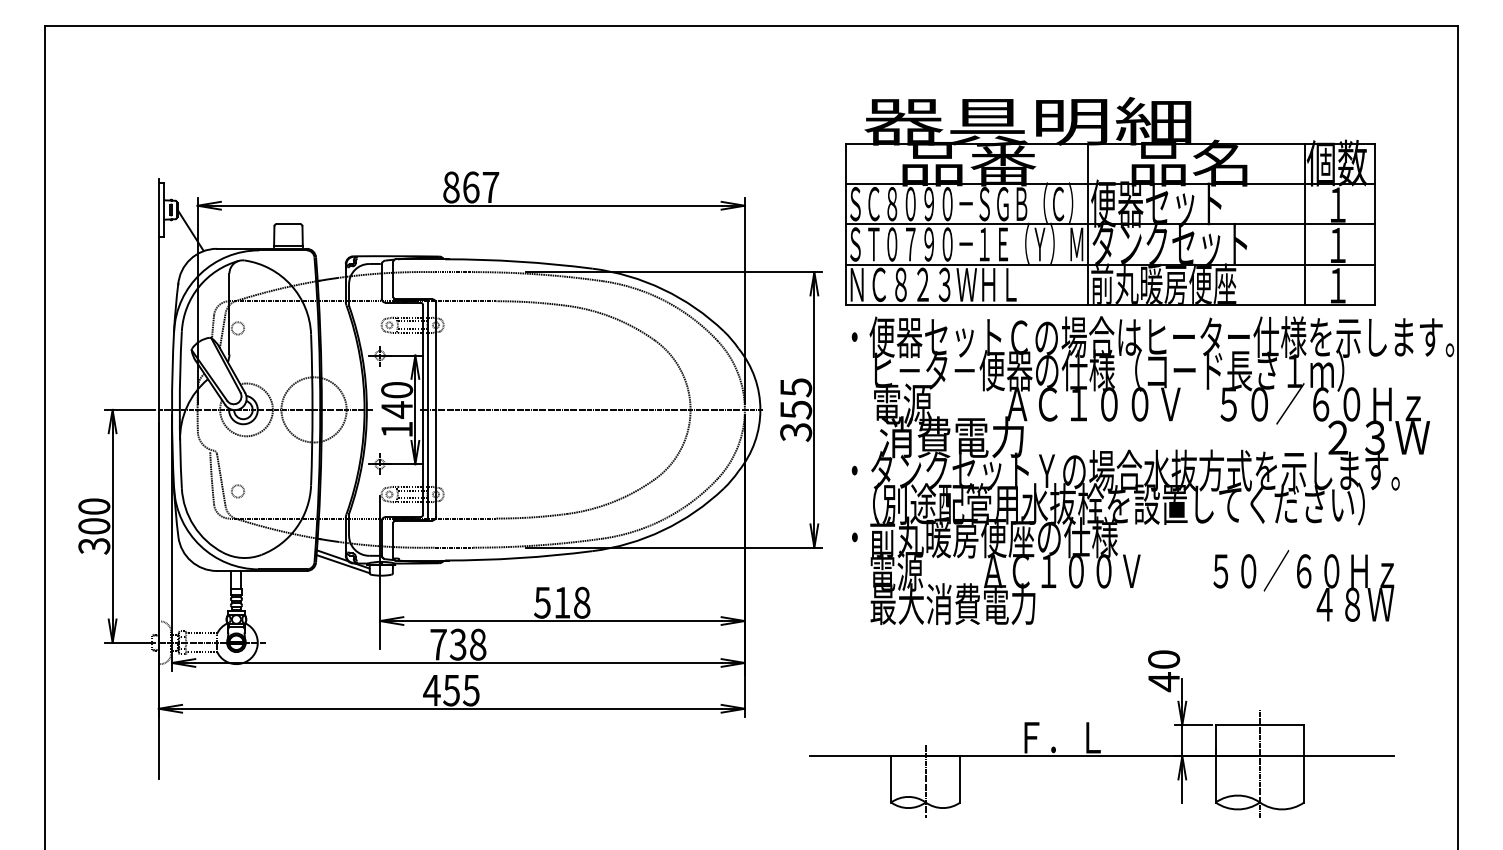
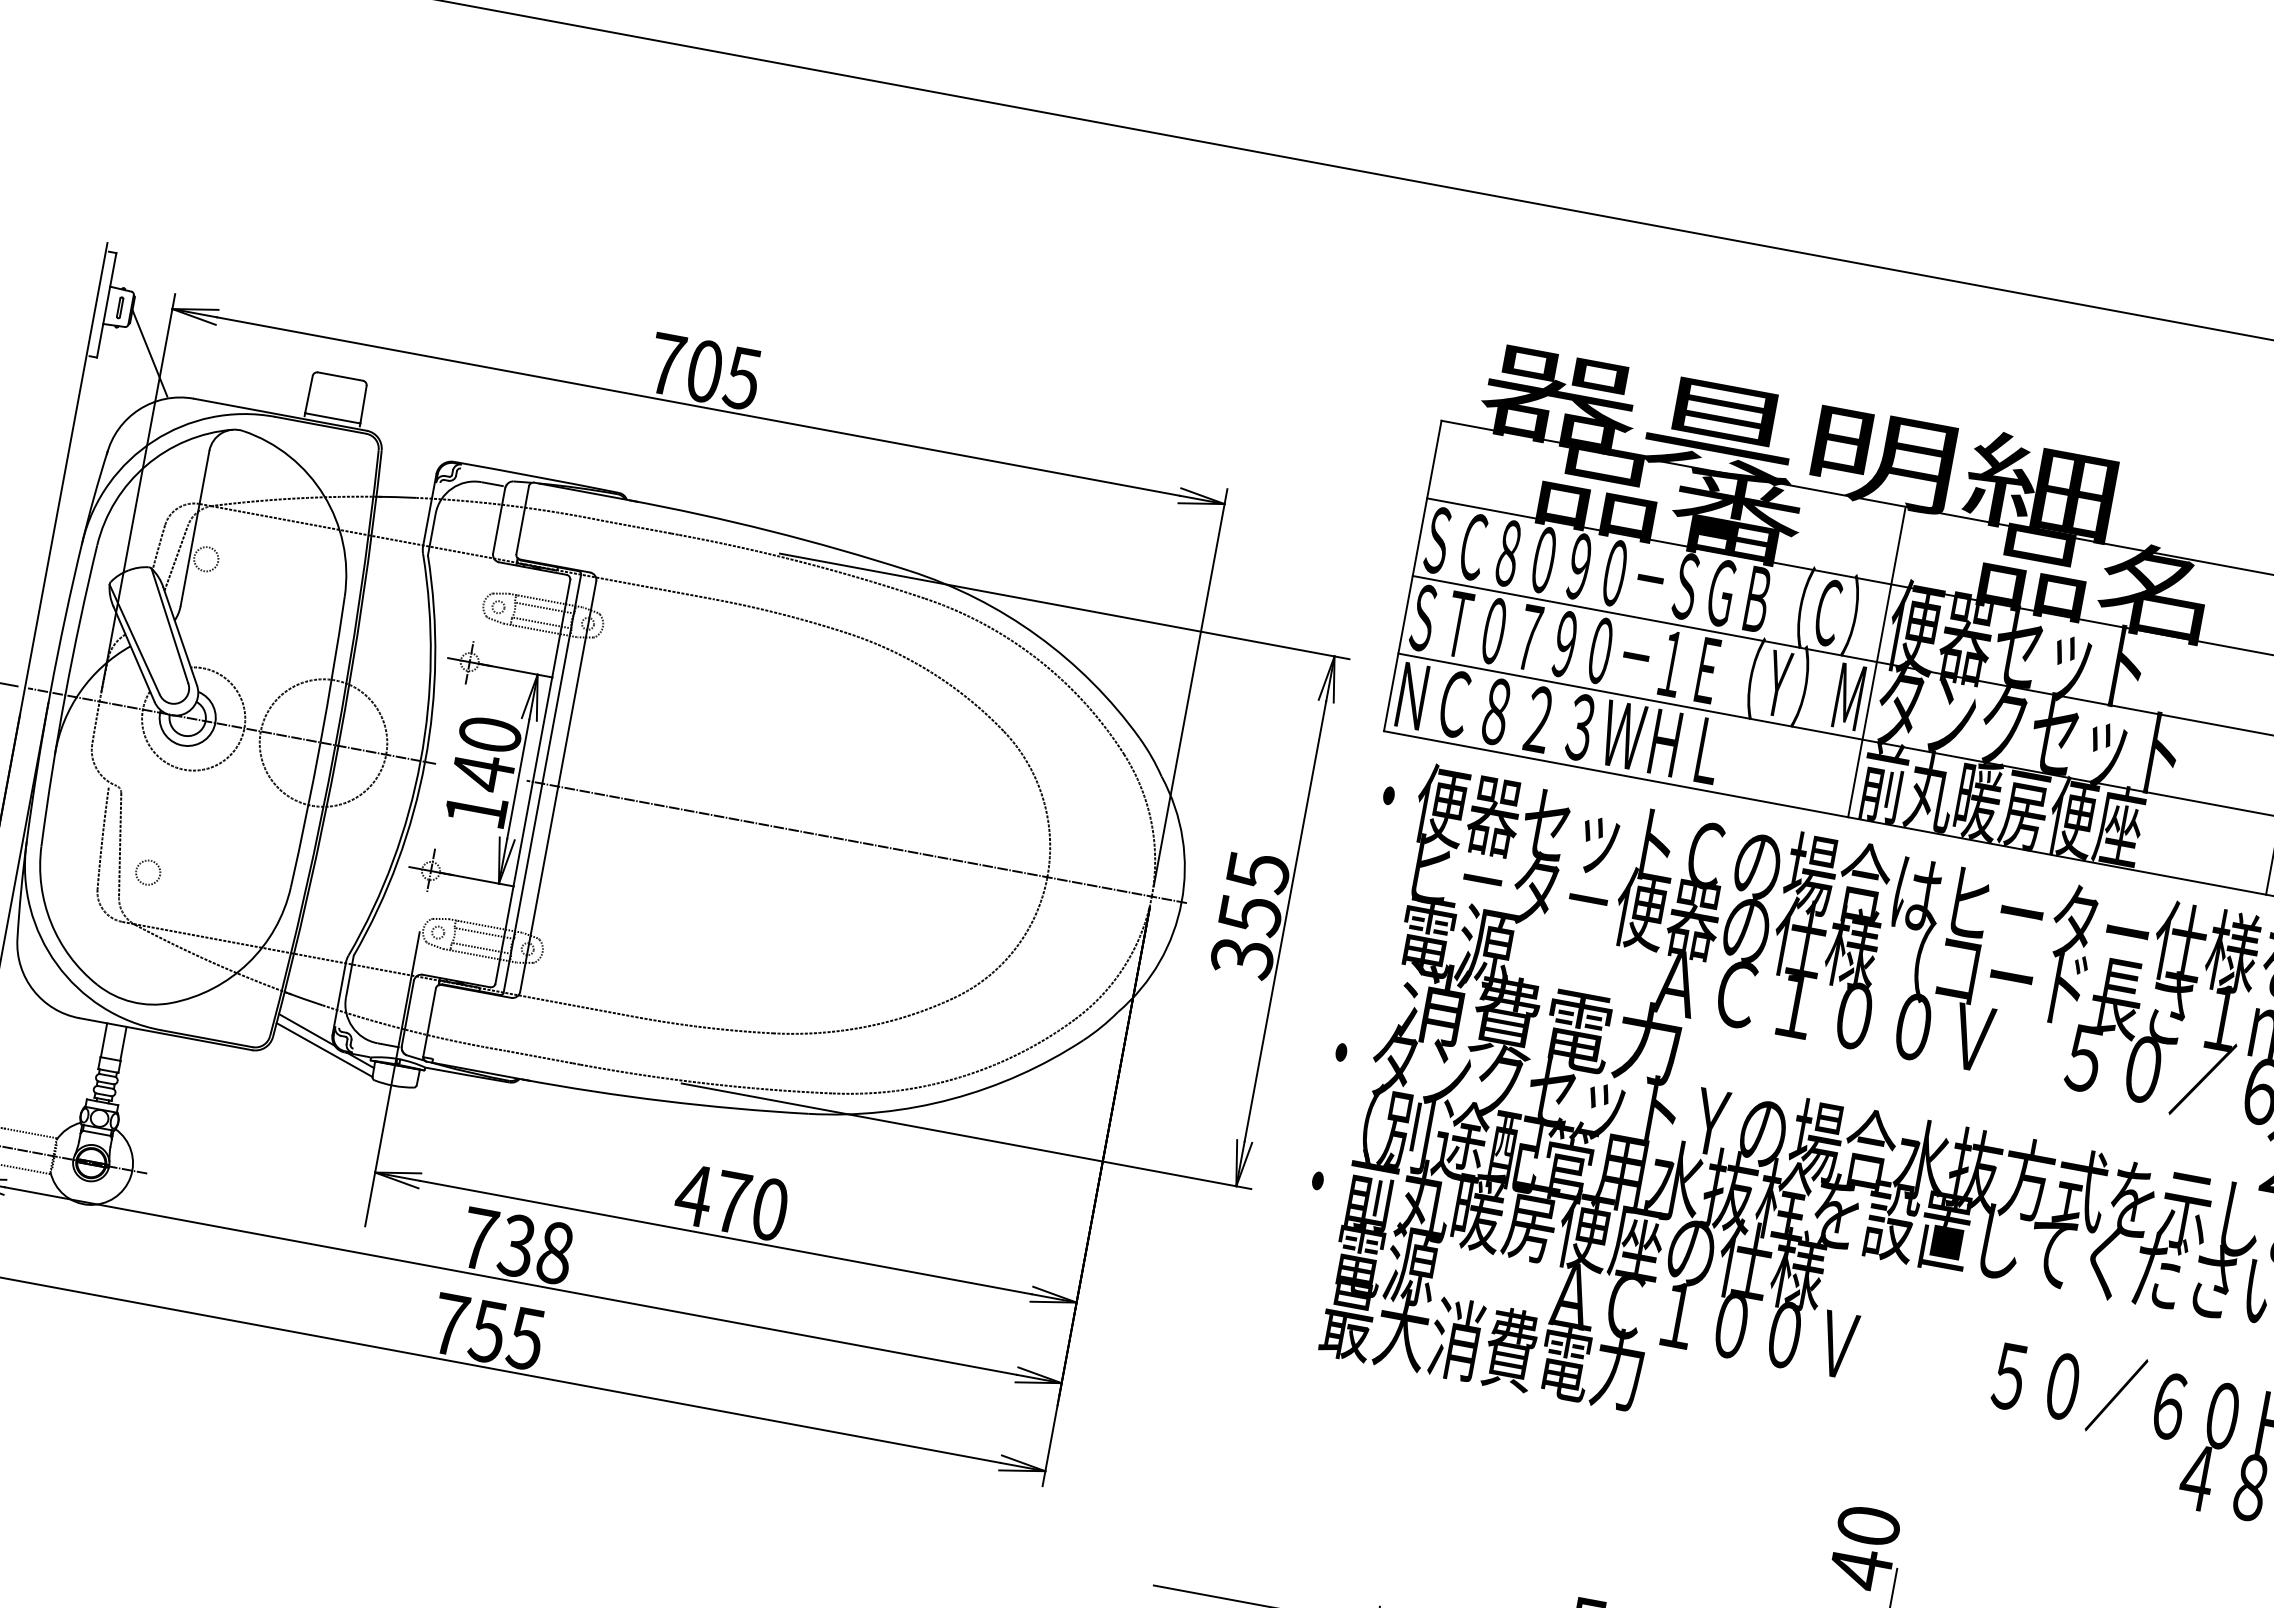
text: (471, 187) -> (705, 371), 867 -> 705
text: (561, 602) -> (730, 1201), 518 -> 470
text: (431, 690) -> (449, 1324), 455 -> 755

